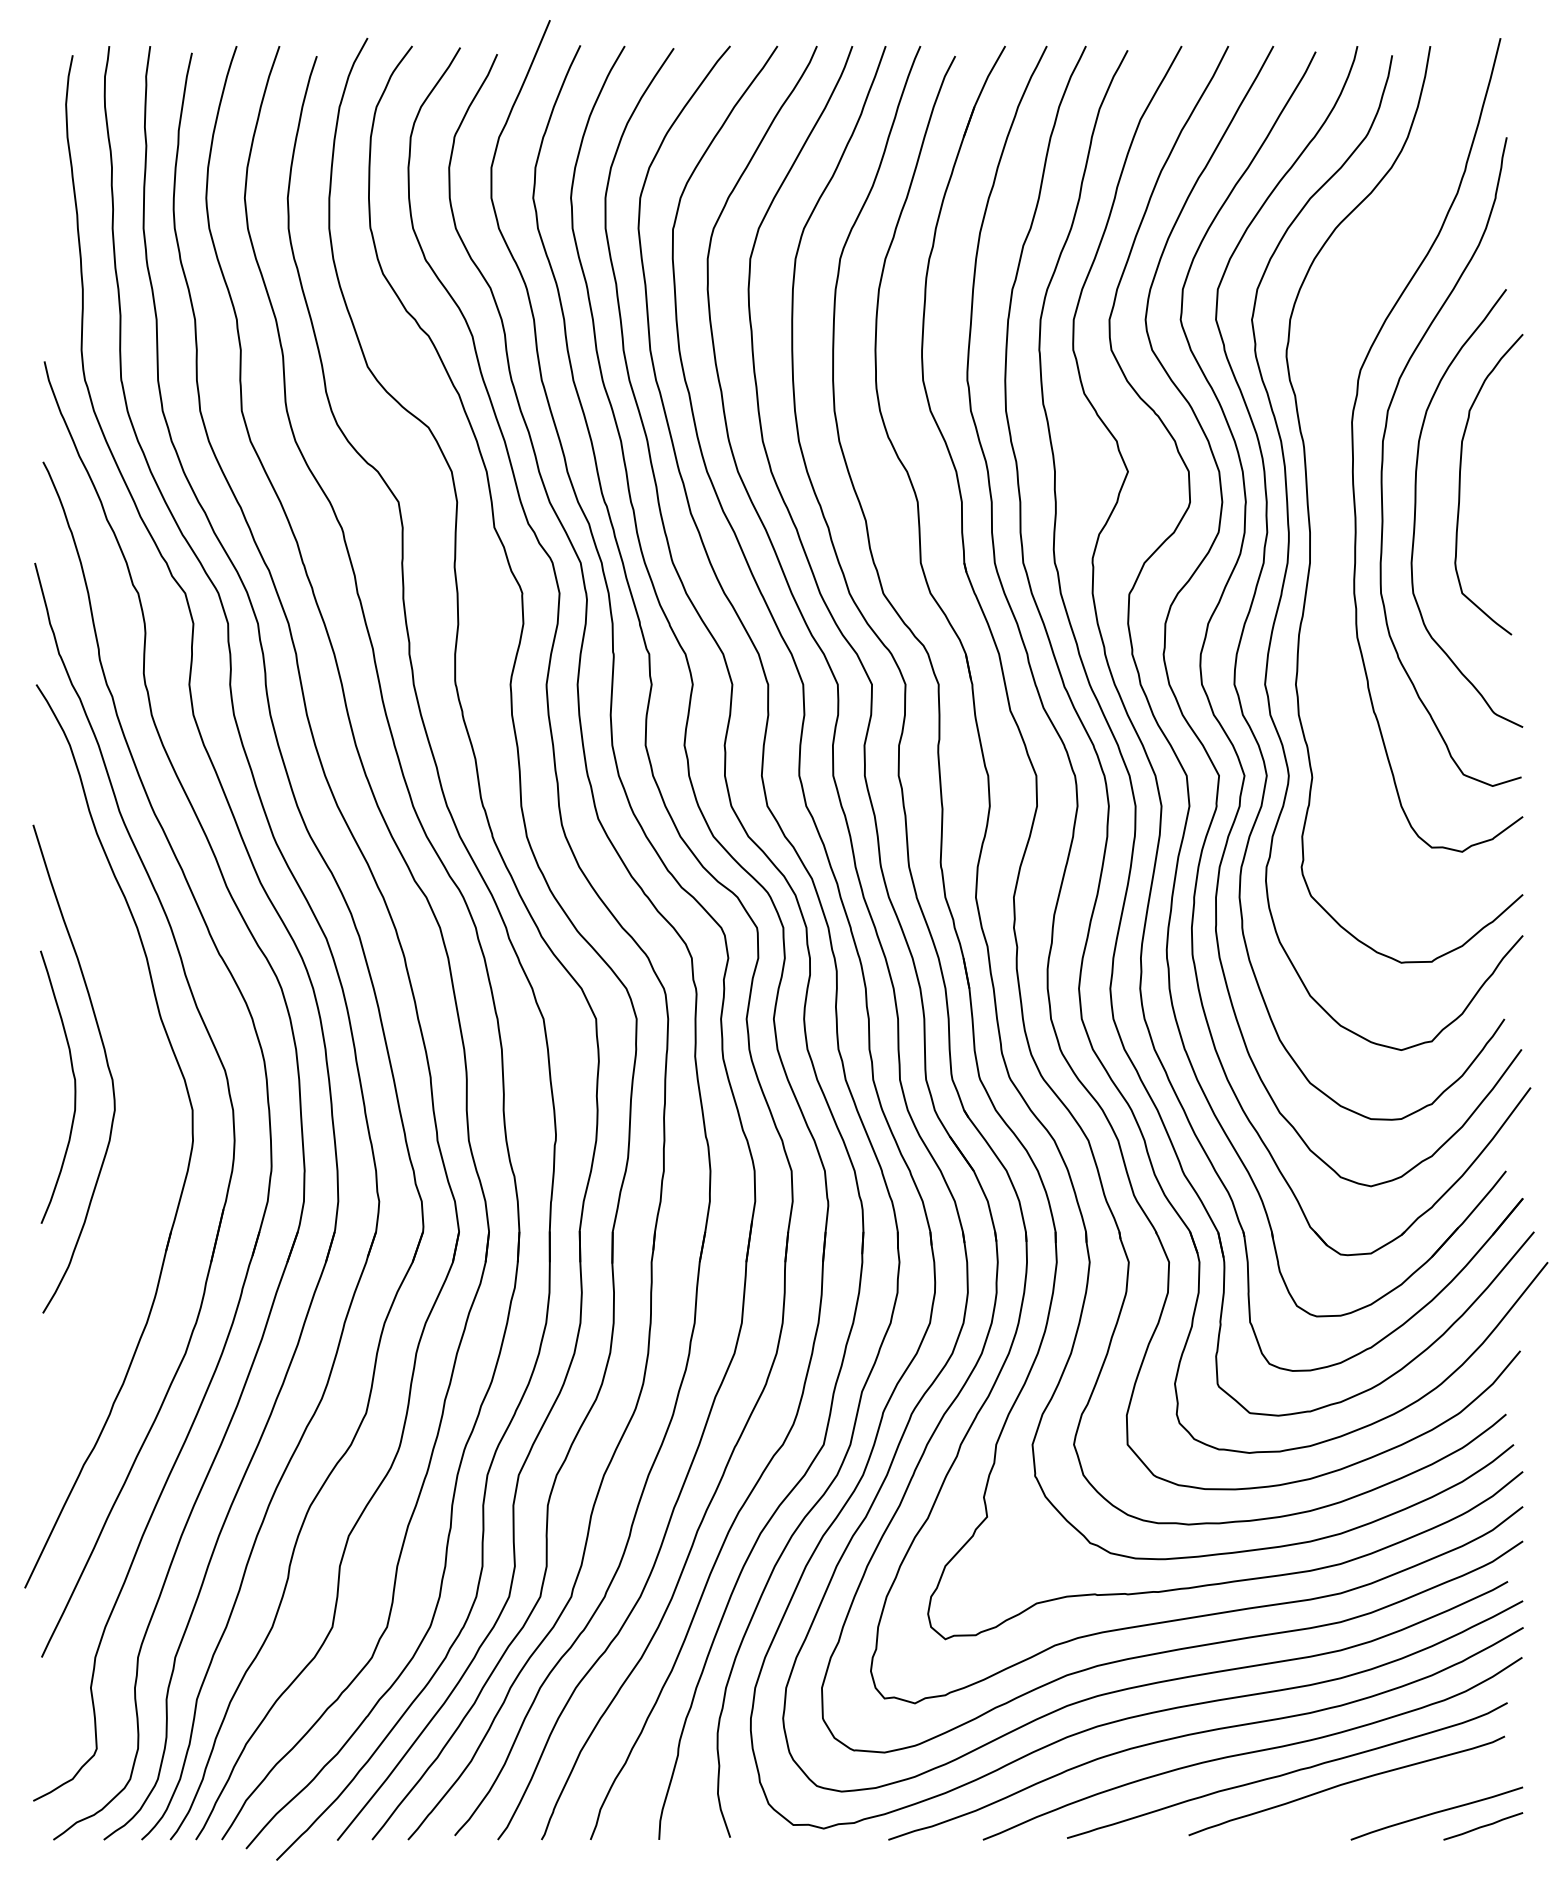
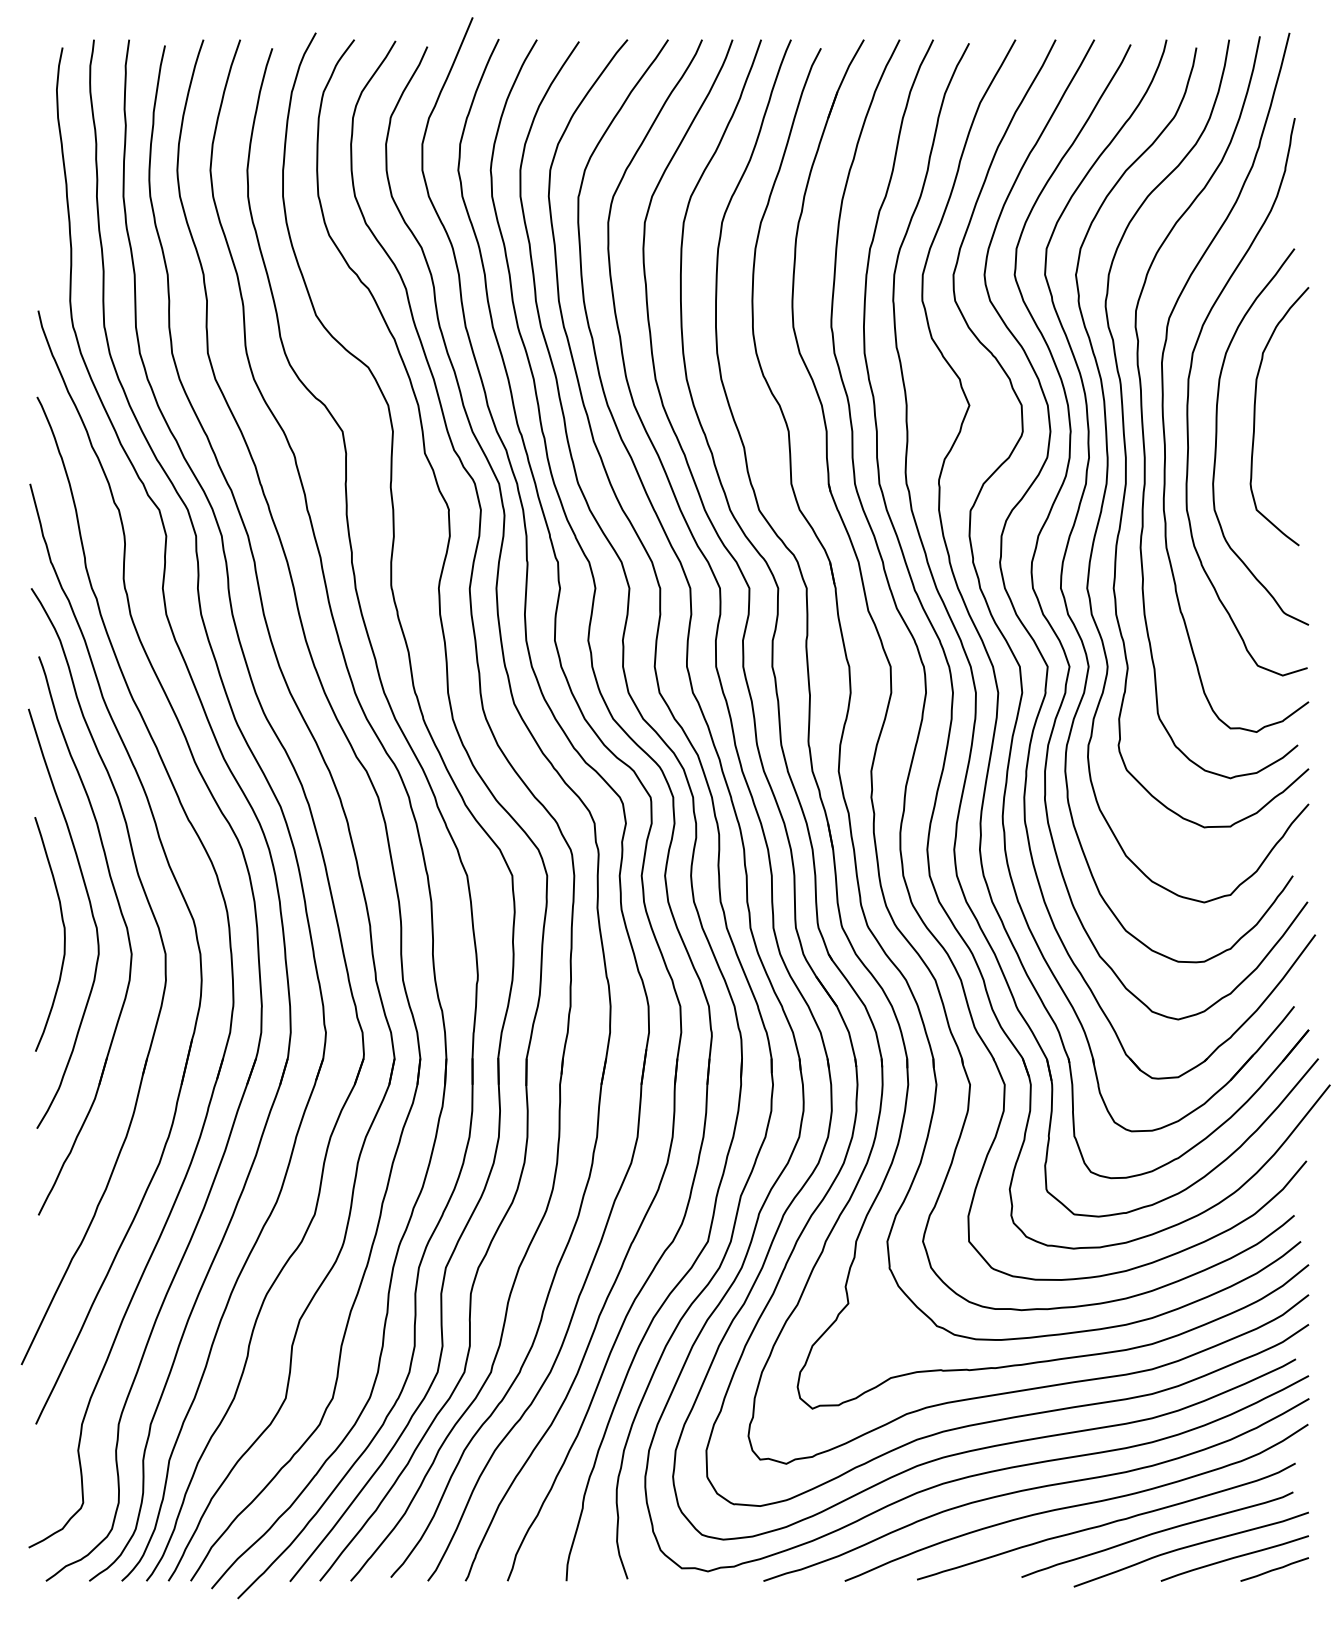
curve: (1329, 474) -> (1142, 407), added
part: (143, 1072) -> (123, 921), added
curve: (1384, 1800) -> (1189, 1547), added

